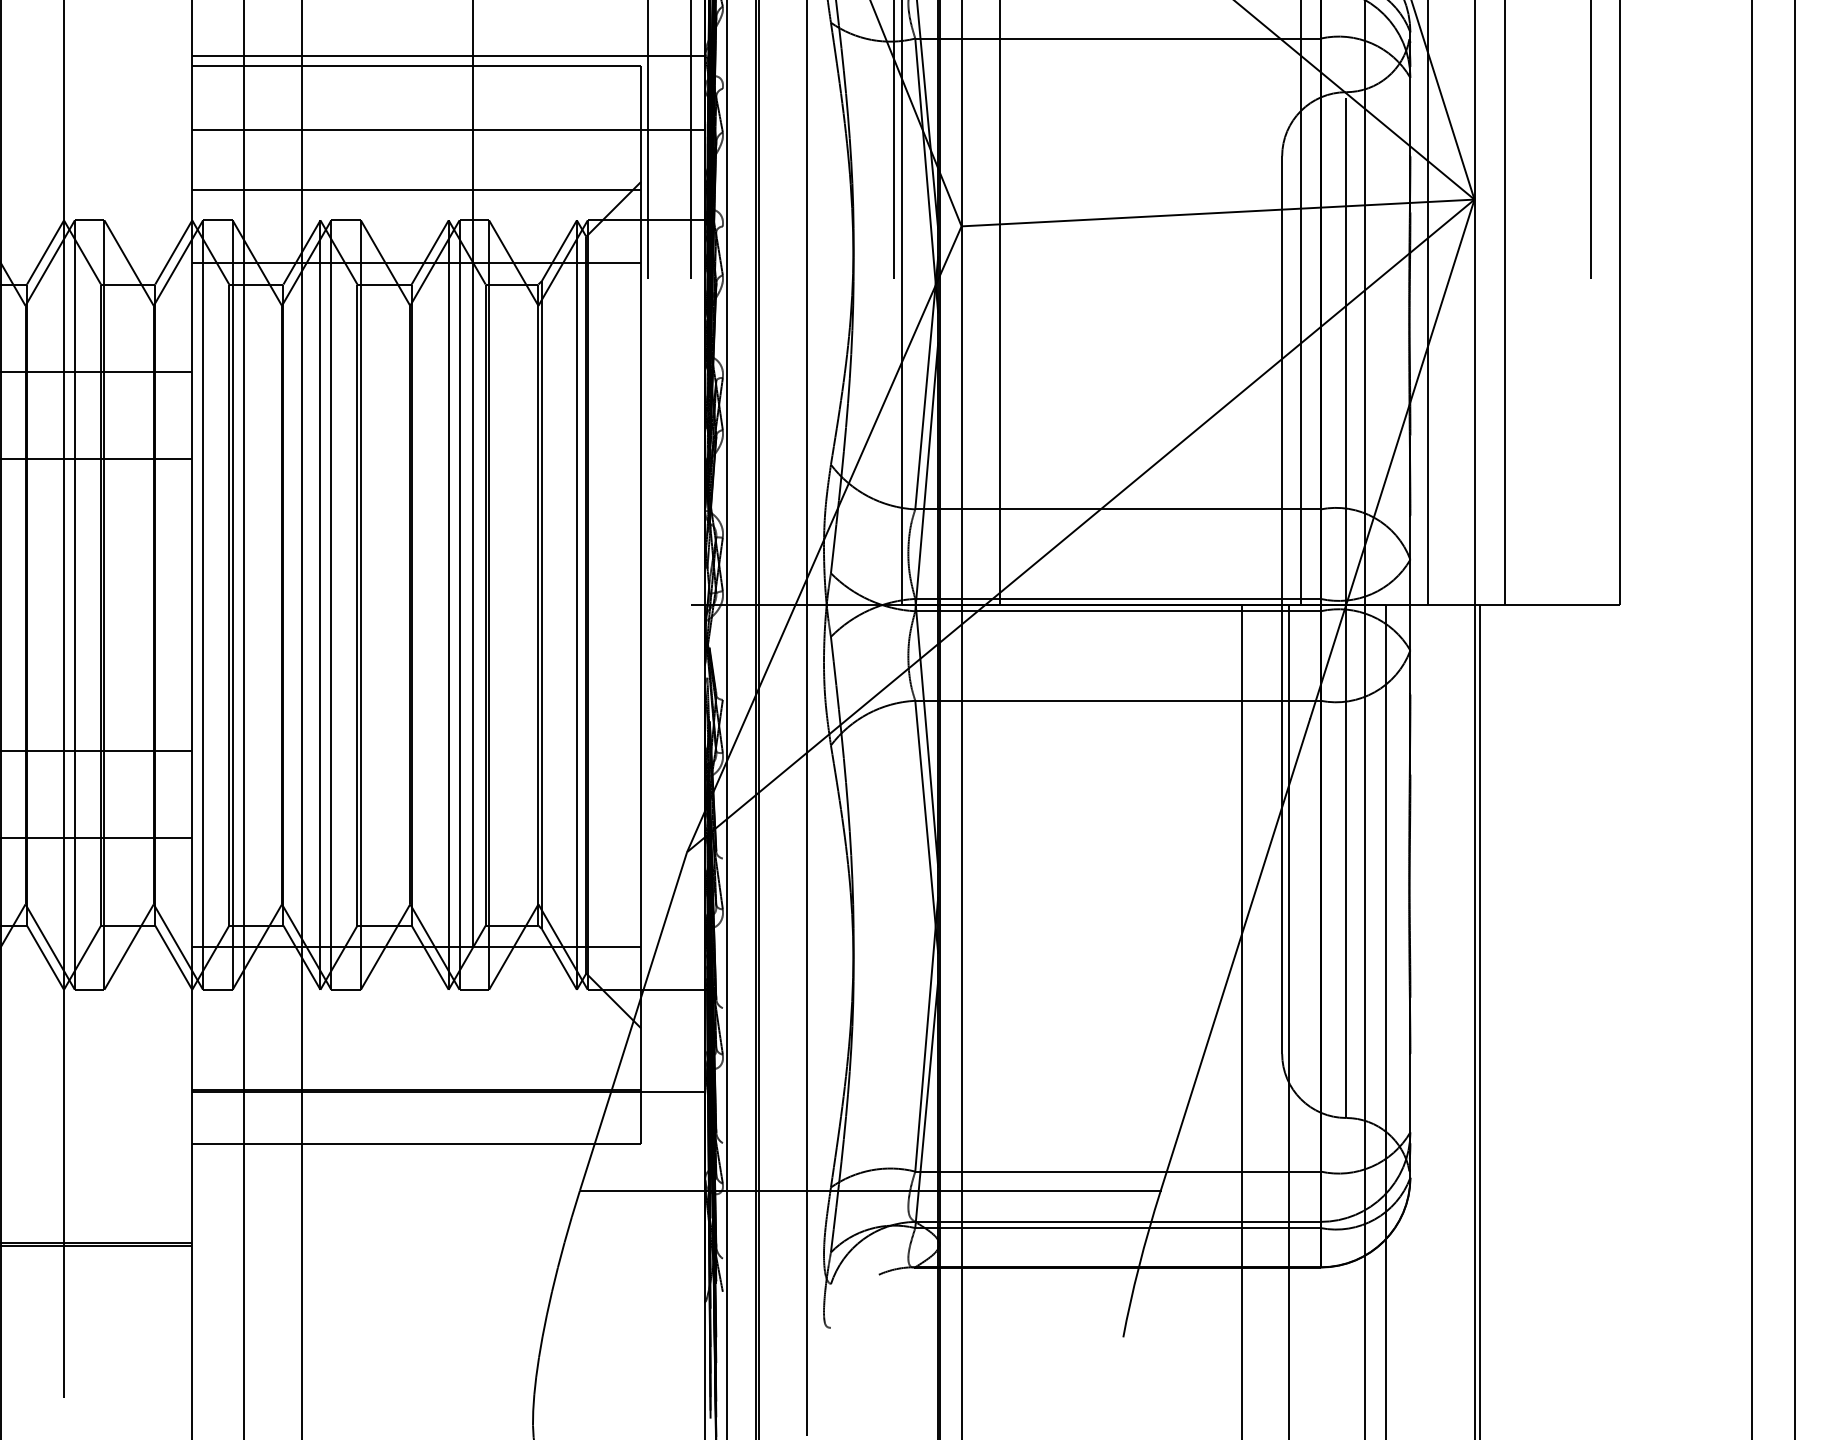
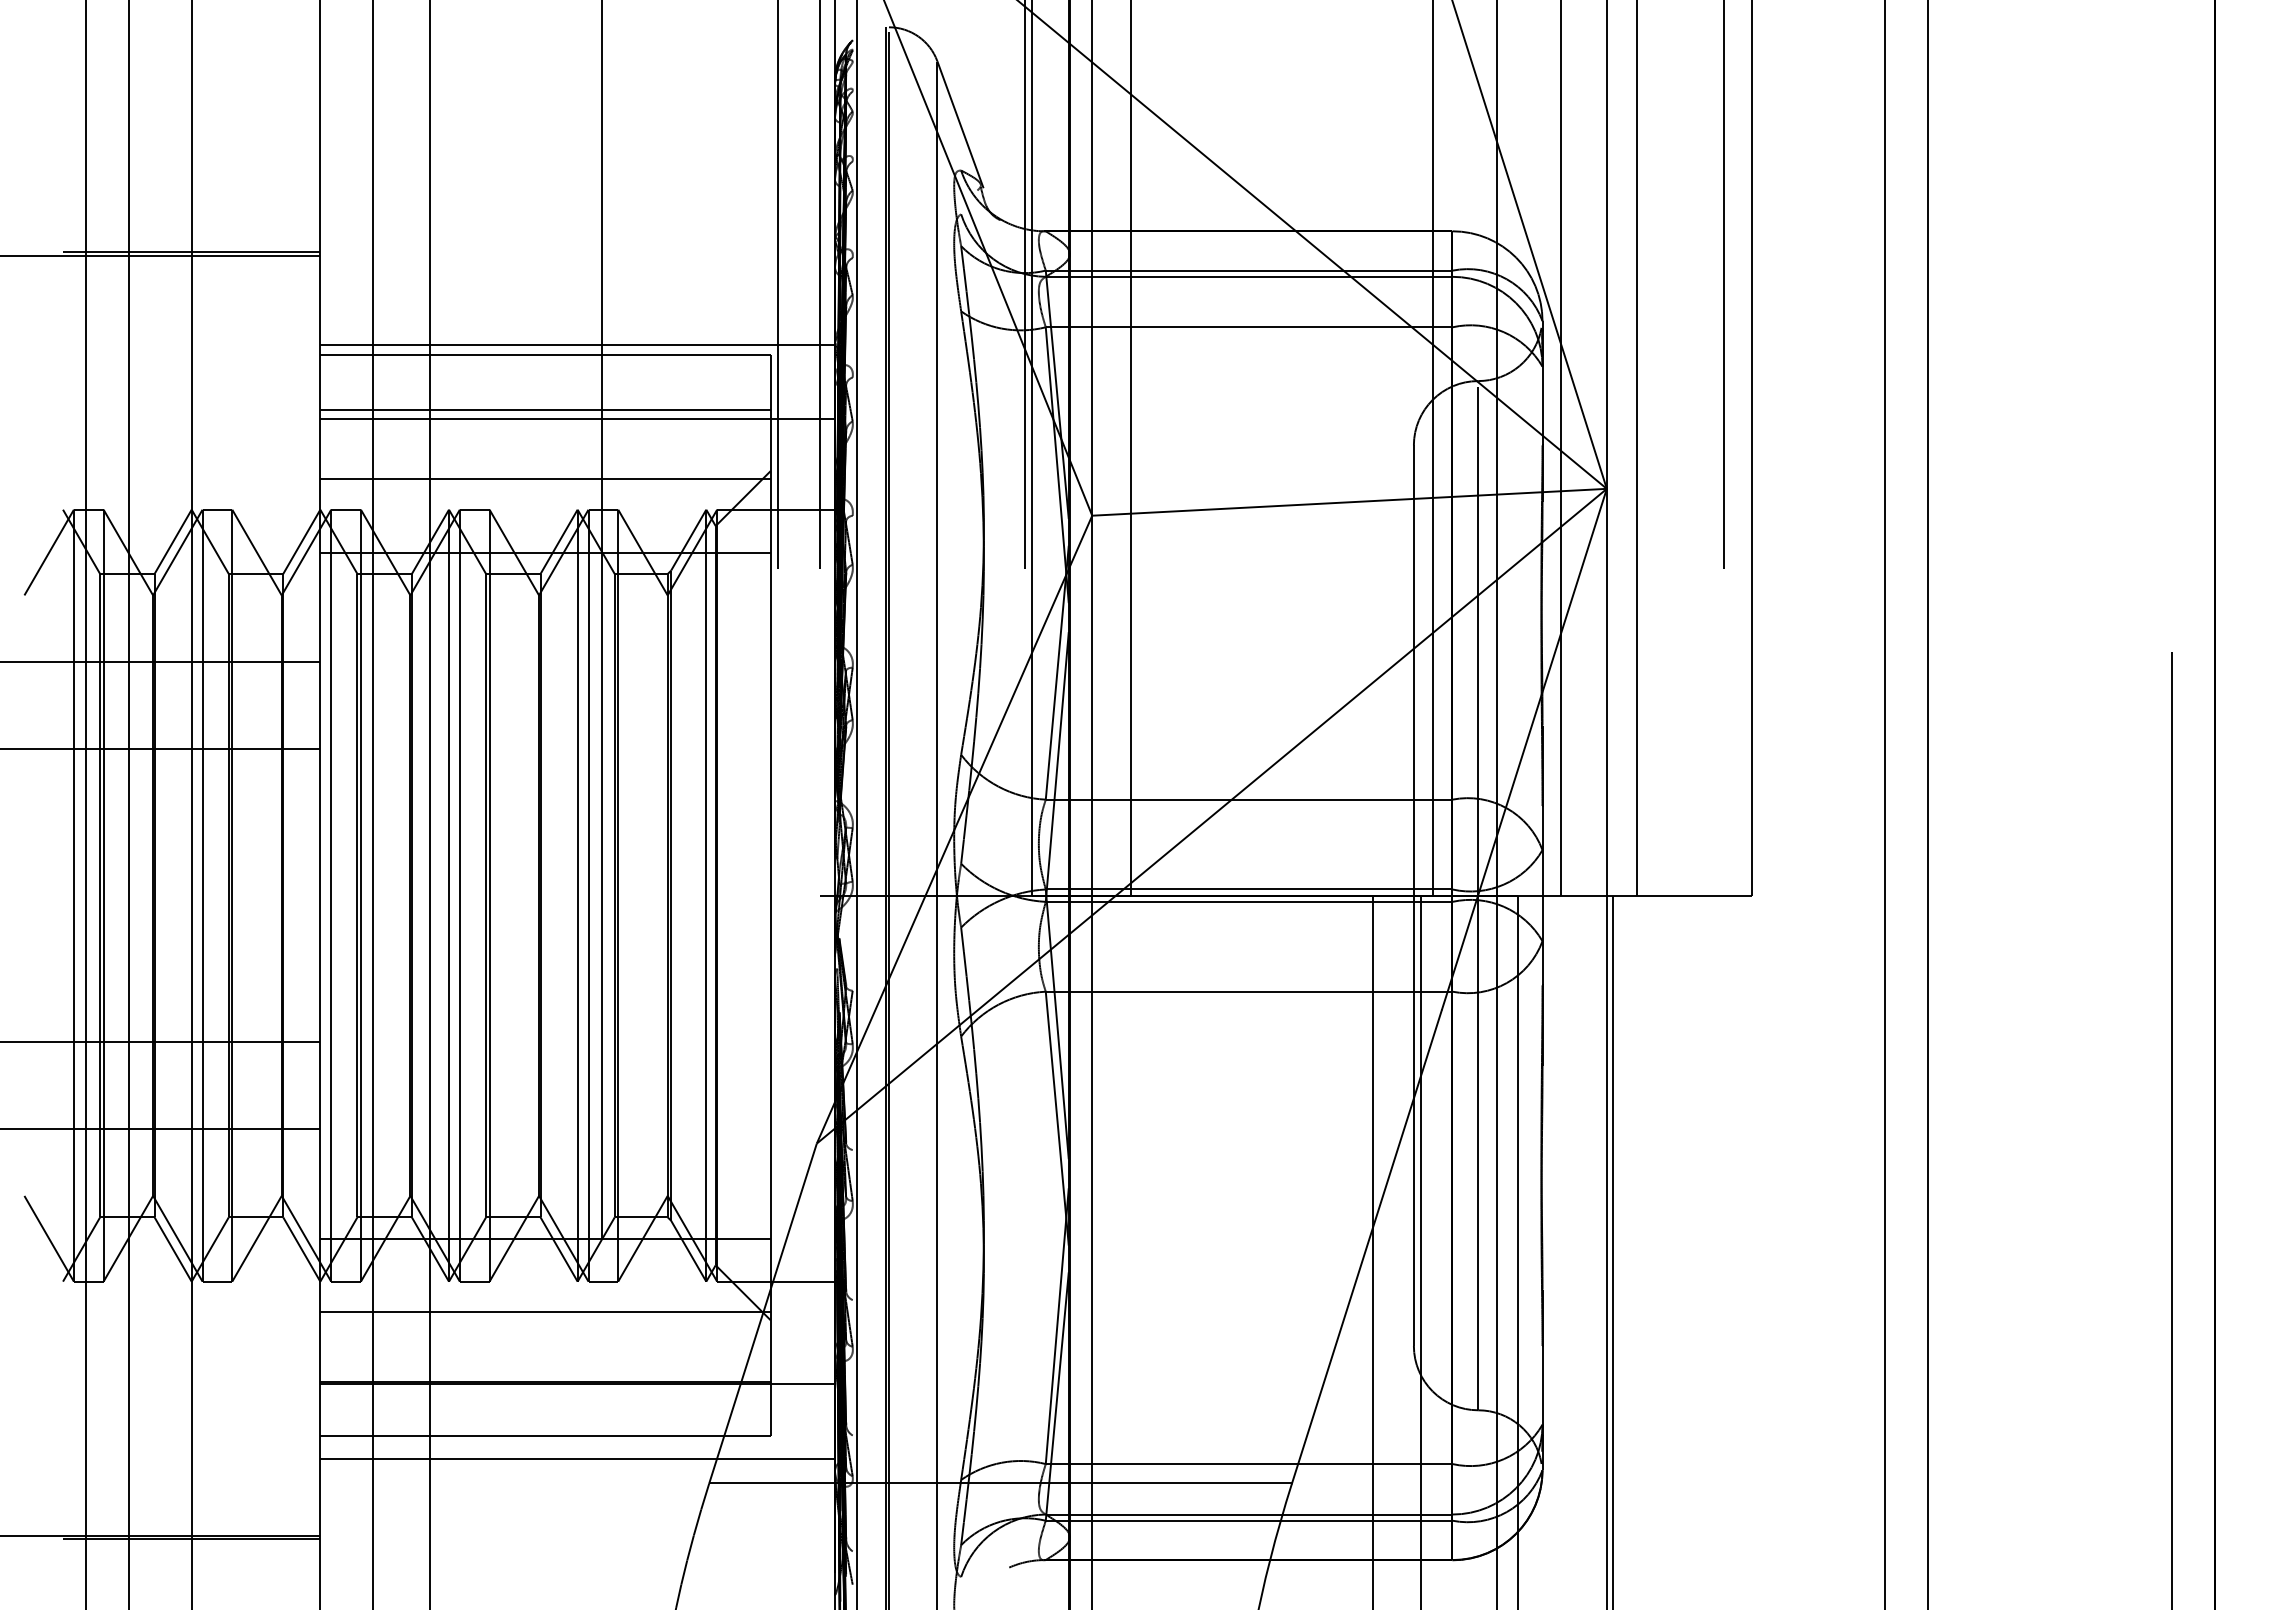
line: (416, 120) -> (545, 409), added
line: (416, 1019) -> (545, 1311), added
line: (448, 1166) -> (577, 1458), added

